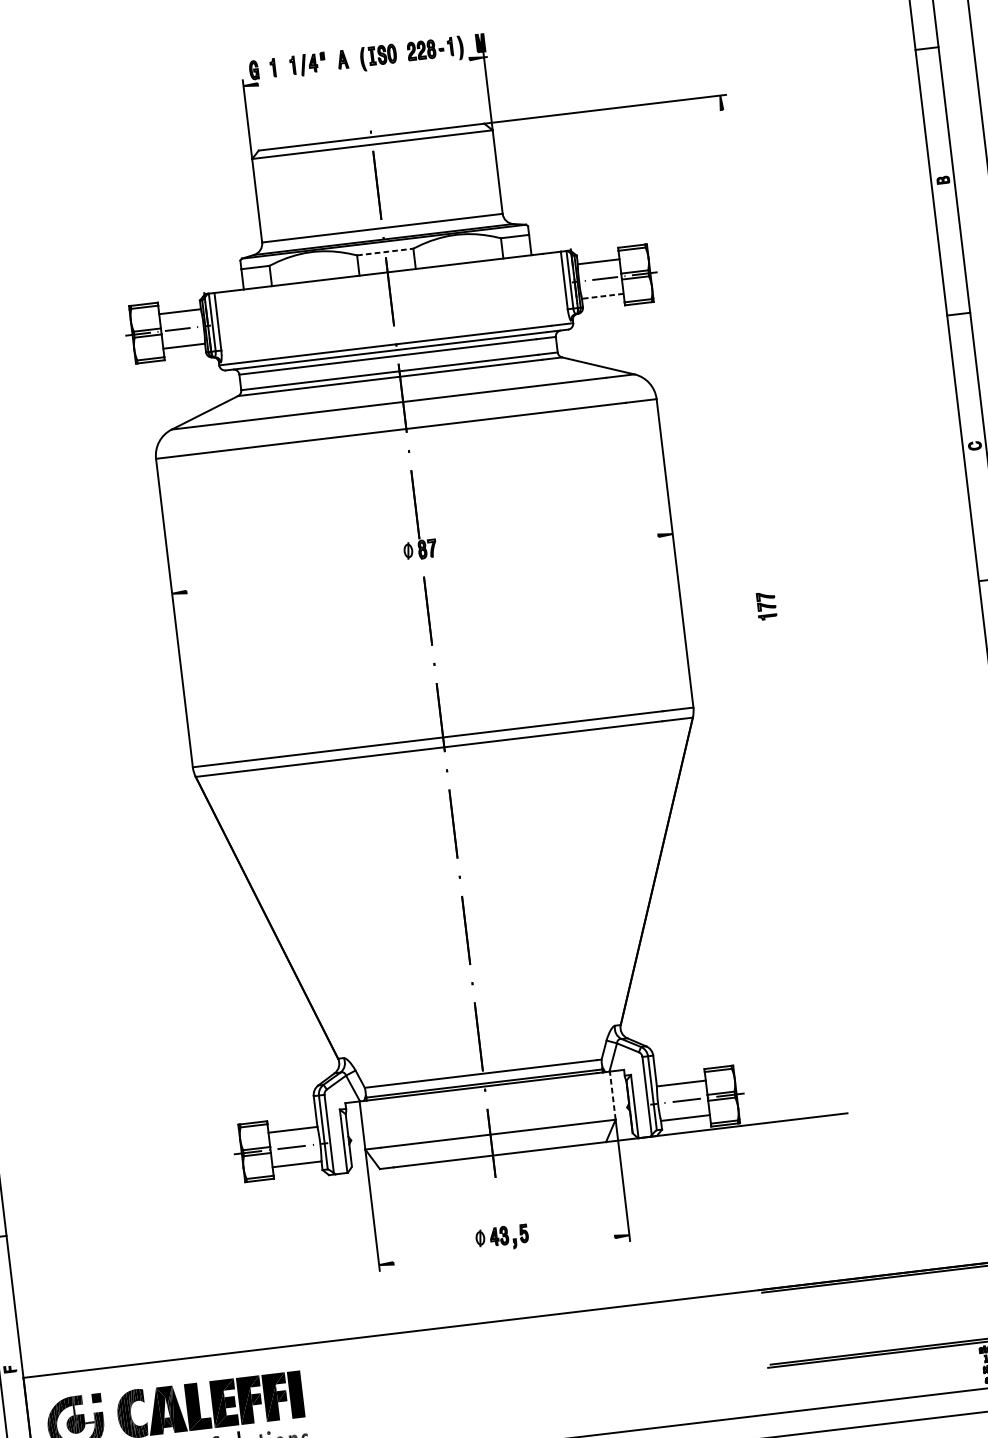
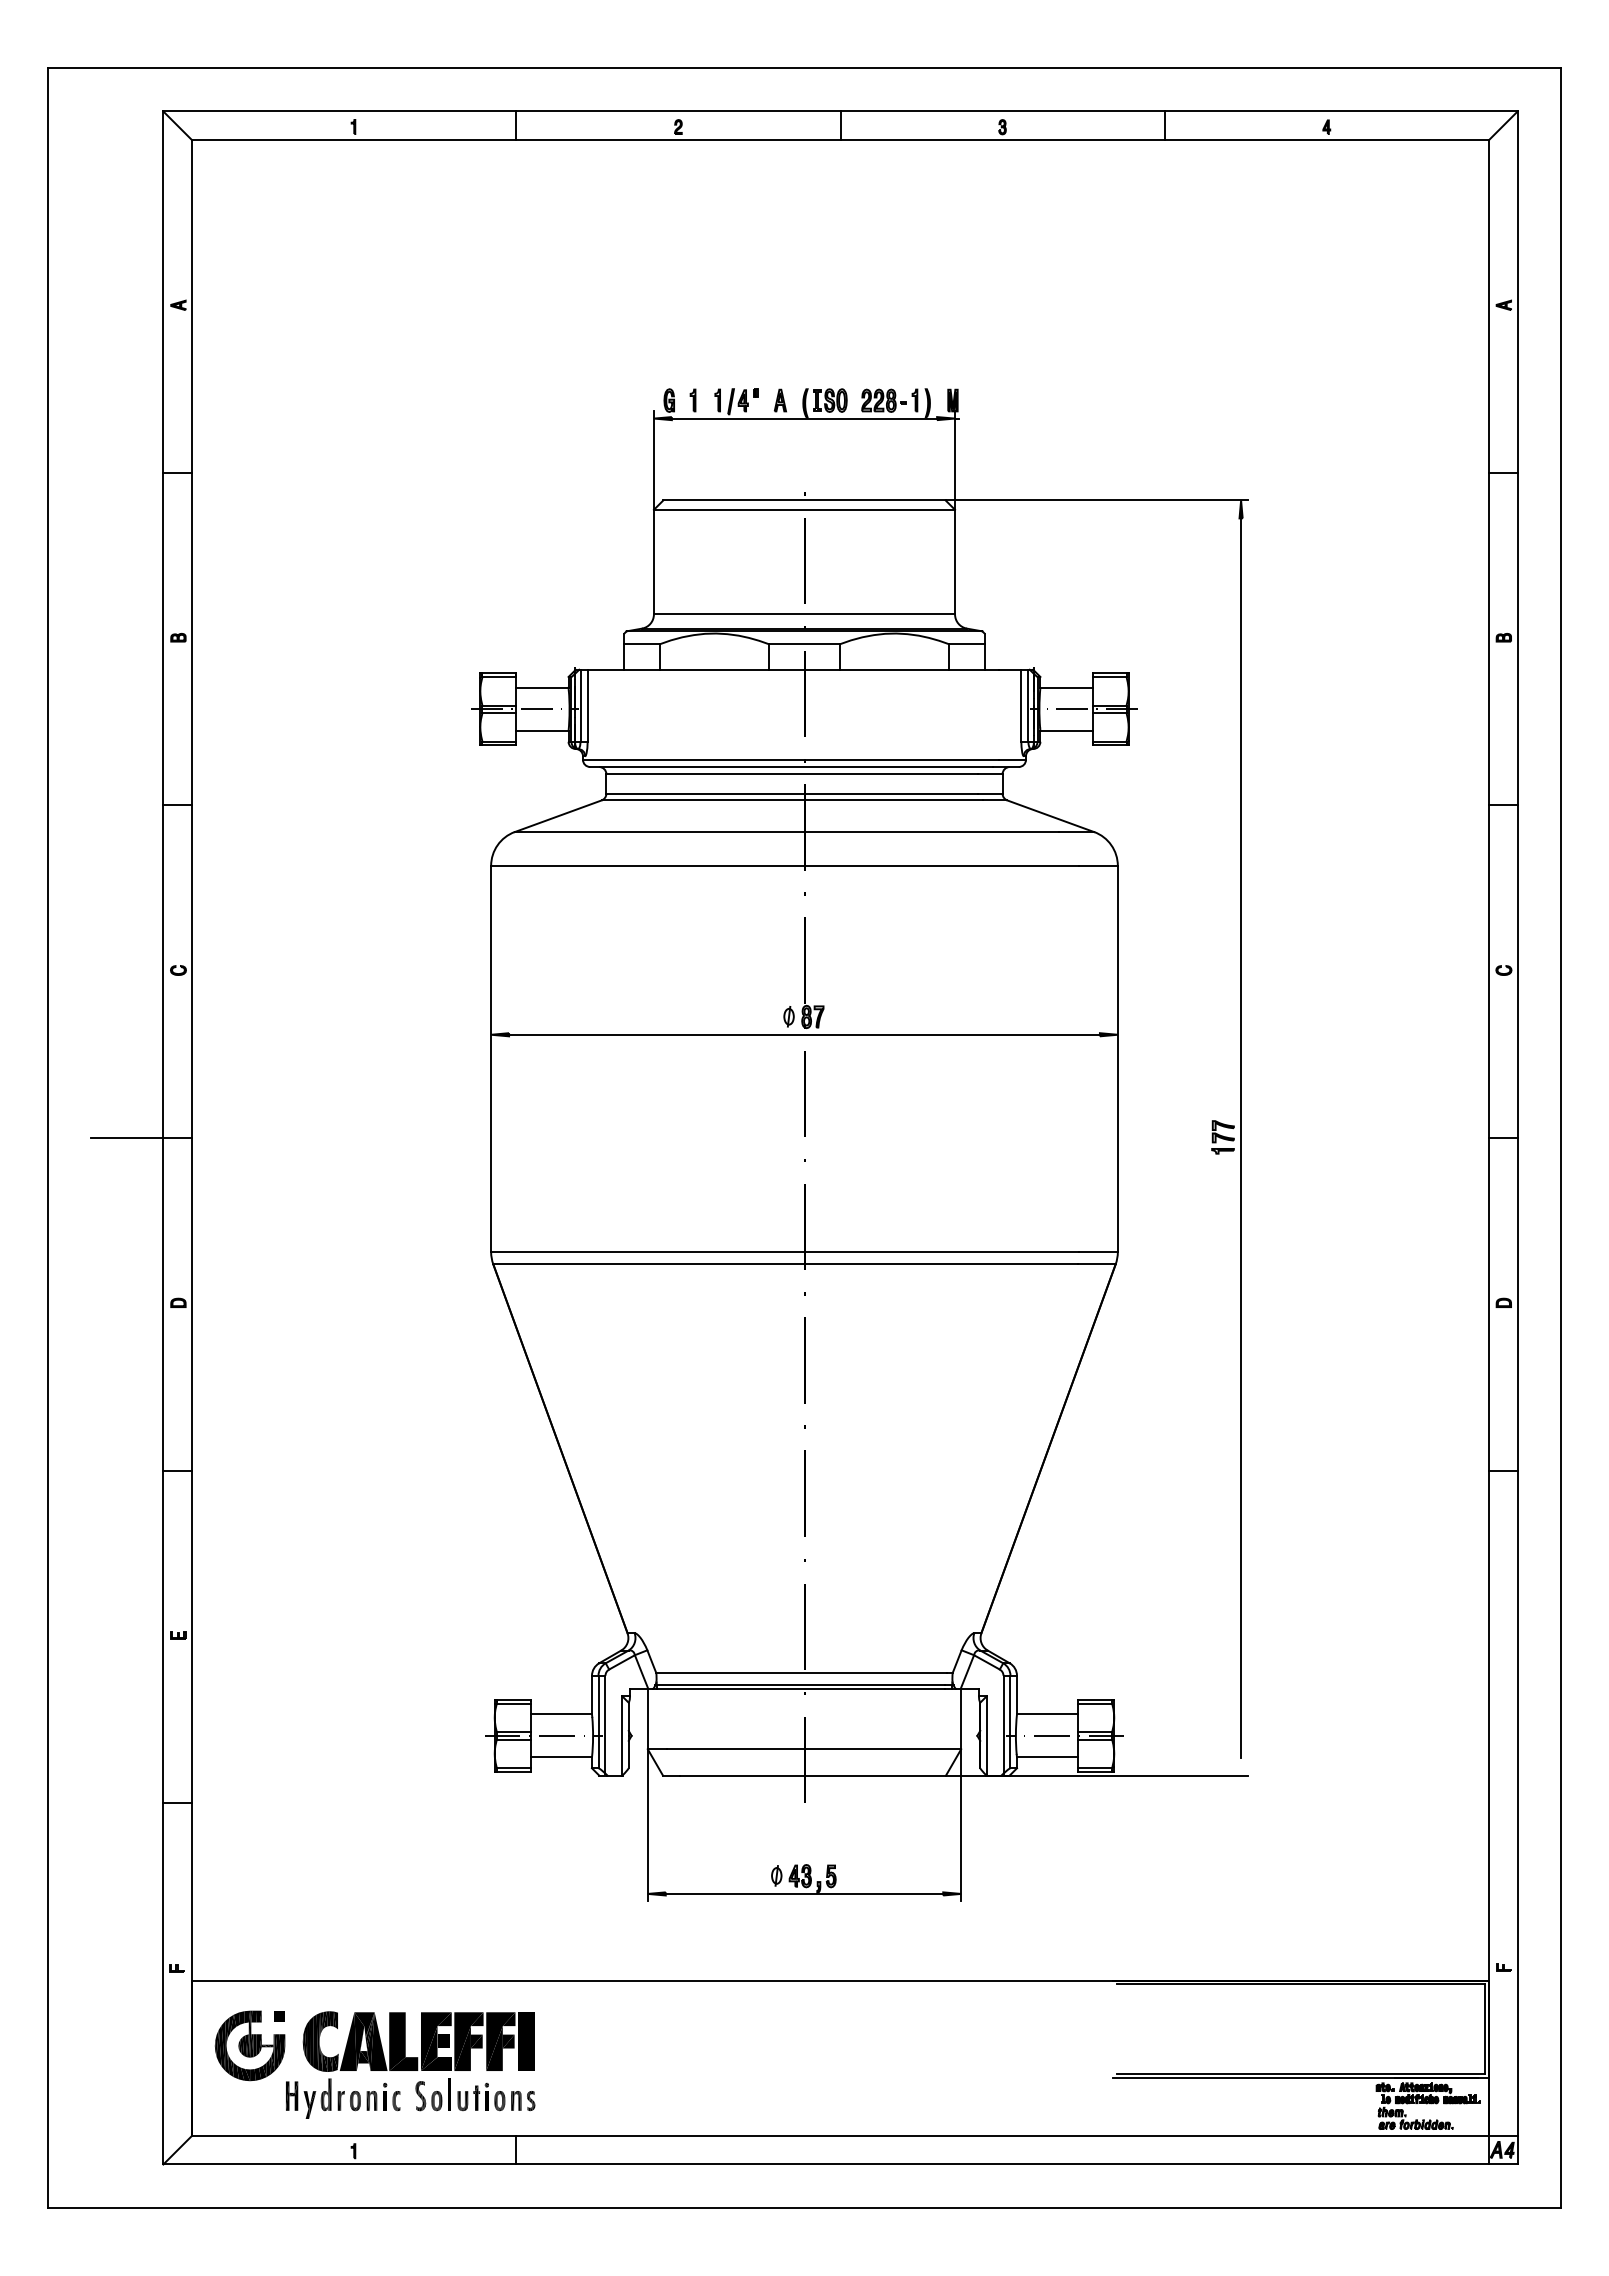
line: (363, 71) -> (804, 418), added
line: (385, 252) -> (804, 644), dashed -> solid
line: (602, 296) -> (1066, 731), dashed -> solid
line: (422, 563) -> (804, 1034), added
line: (781, 604) -> (1241, 1137), added
line: (612, 1095) -> (961, 1718), dashed -> solid
line: (504, 1249) -> (804, 1893), added

